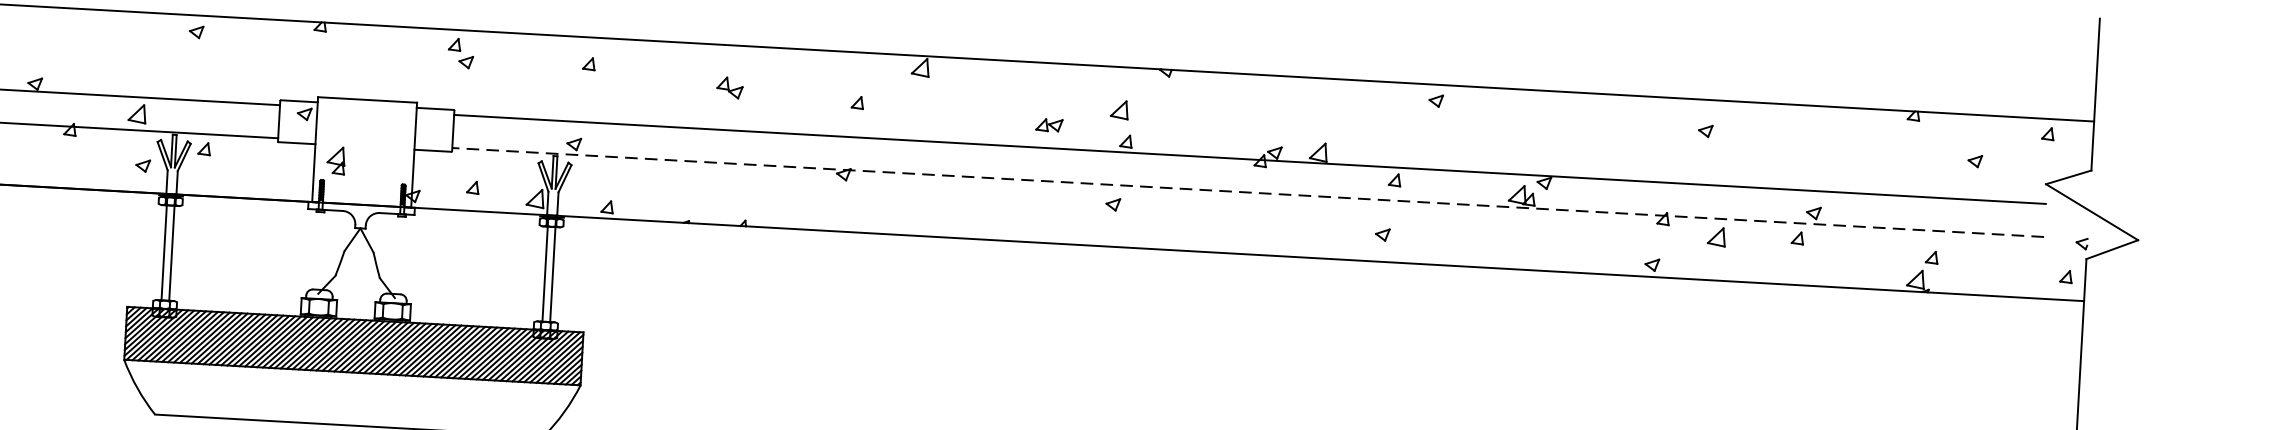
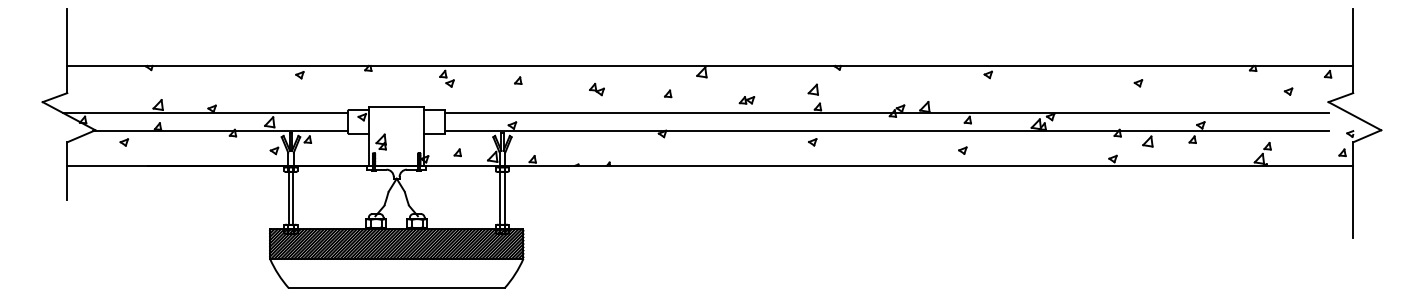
part: (1048, 125) -> (746, 100), moved
line: (1248, 192) -> (887, 131), dashed -> solid

